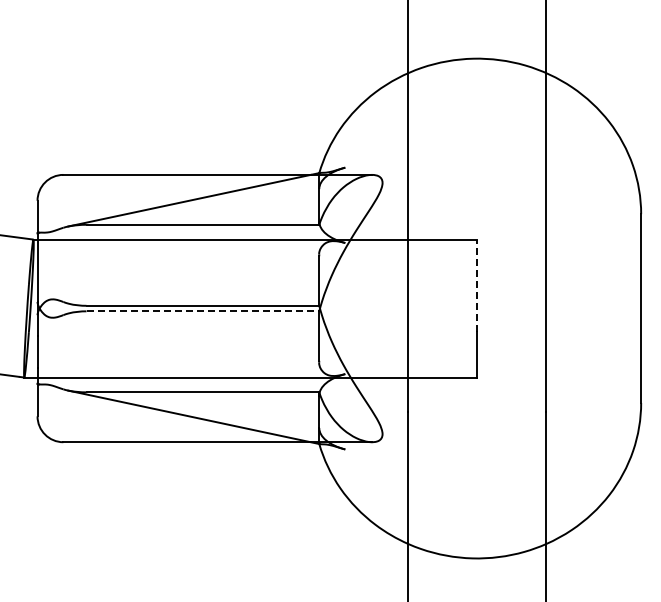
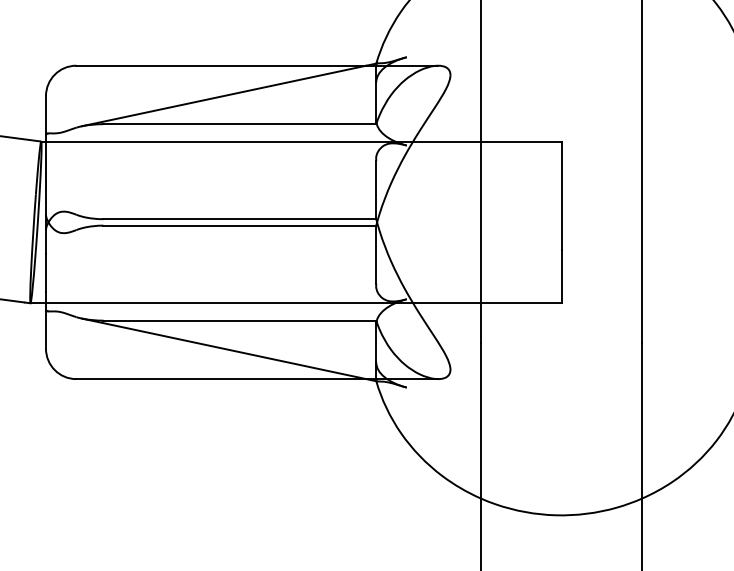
line: (477, 285) -> (561, 195), dashed -> solid
line: (203, 311) -> (240, 225), dashed -> solid

